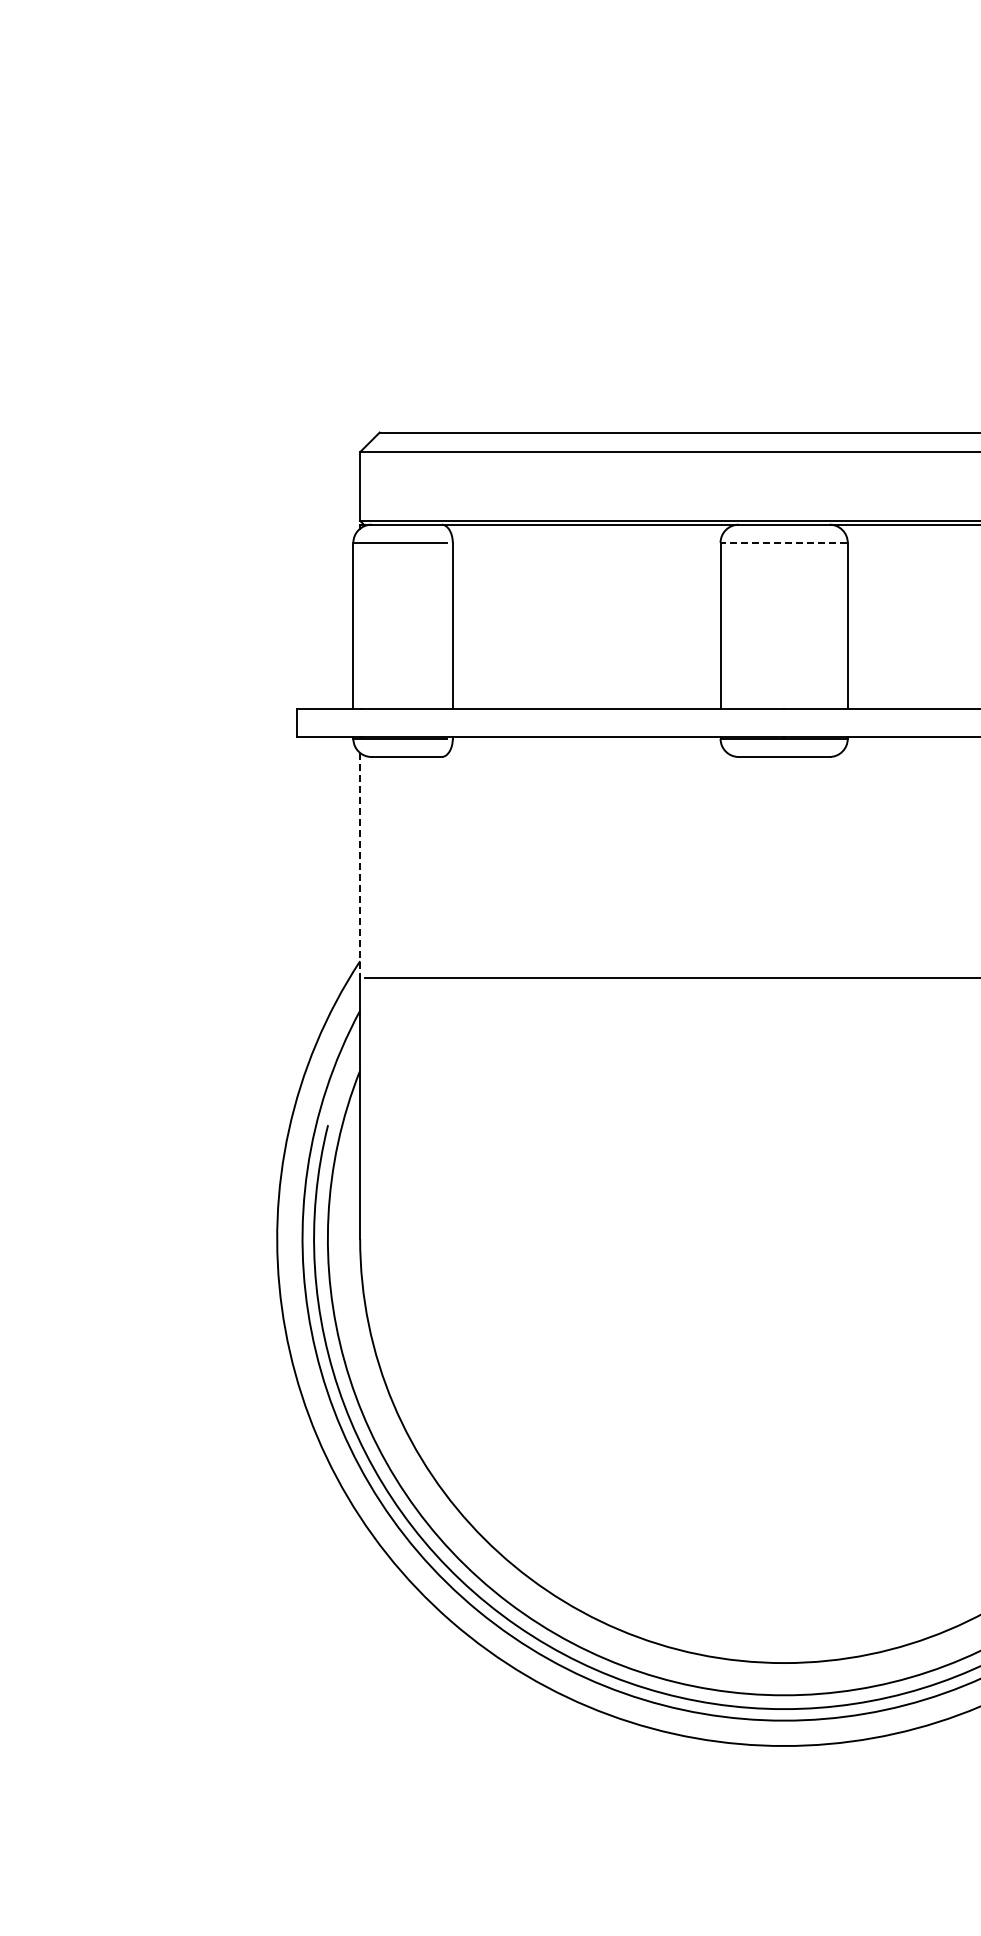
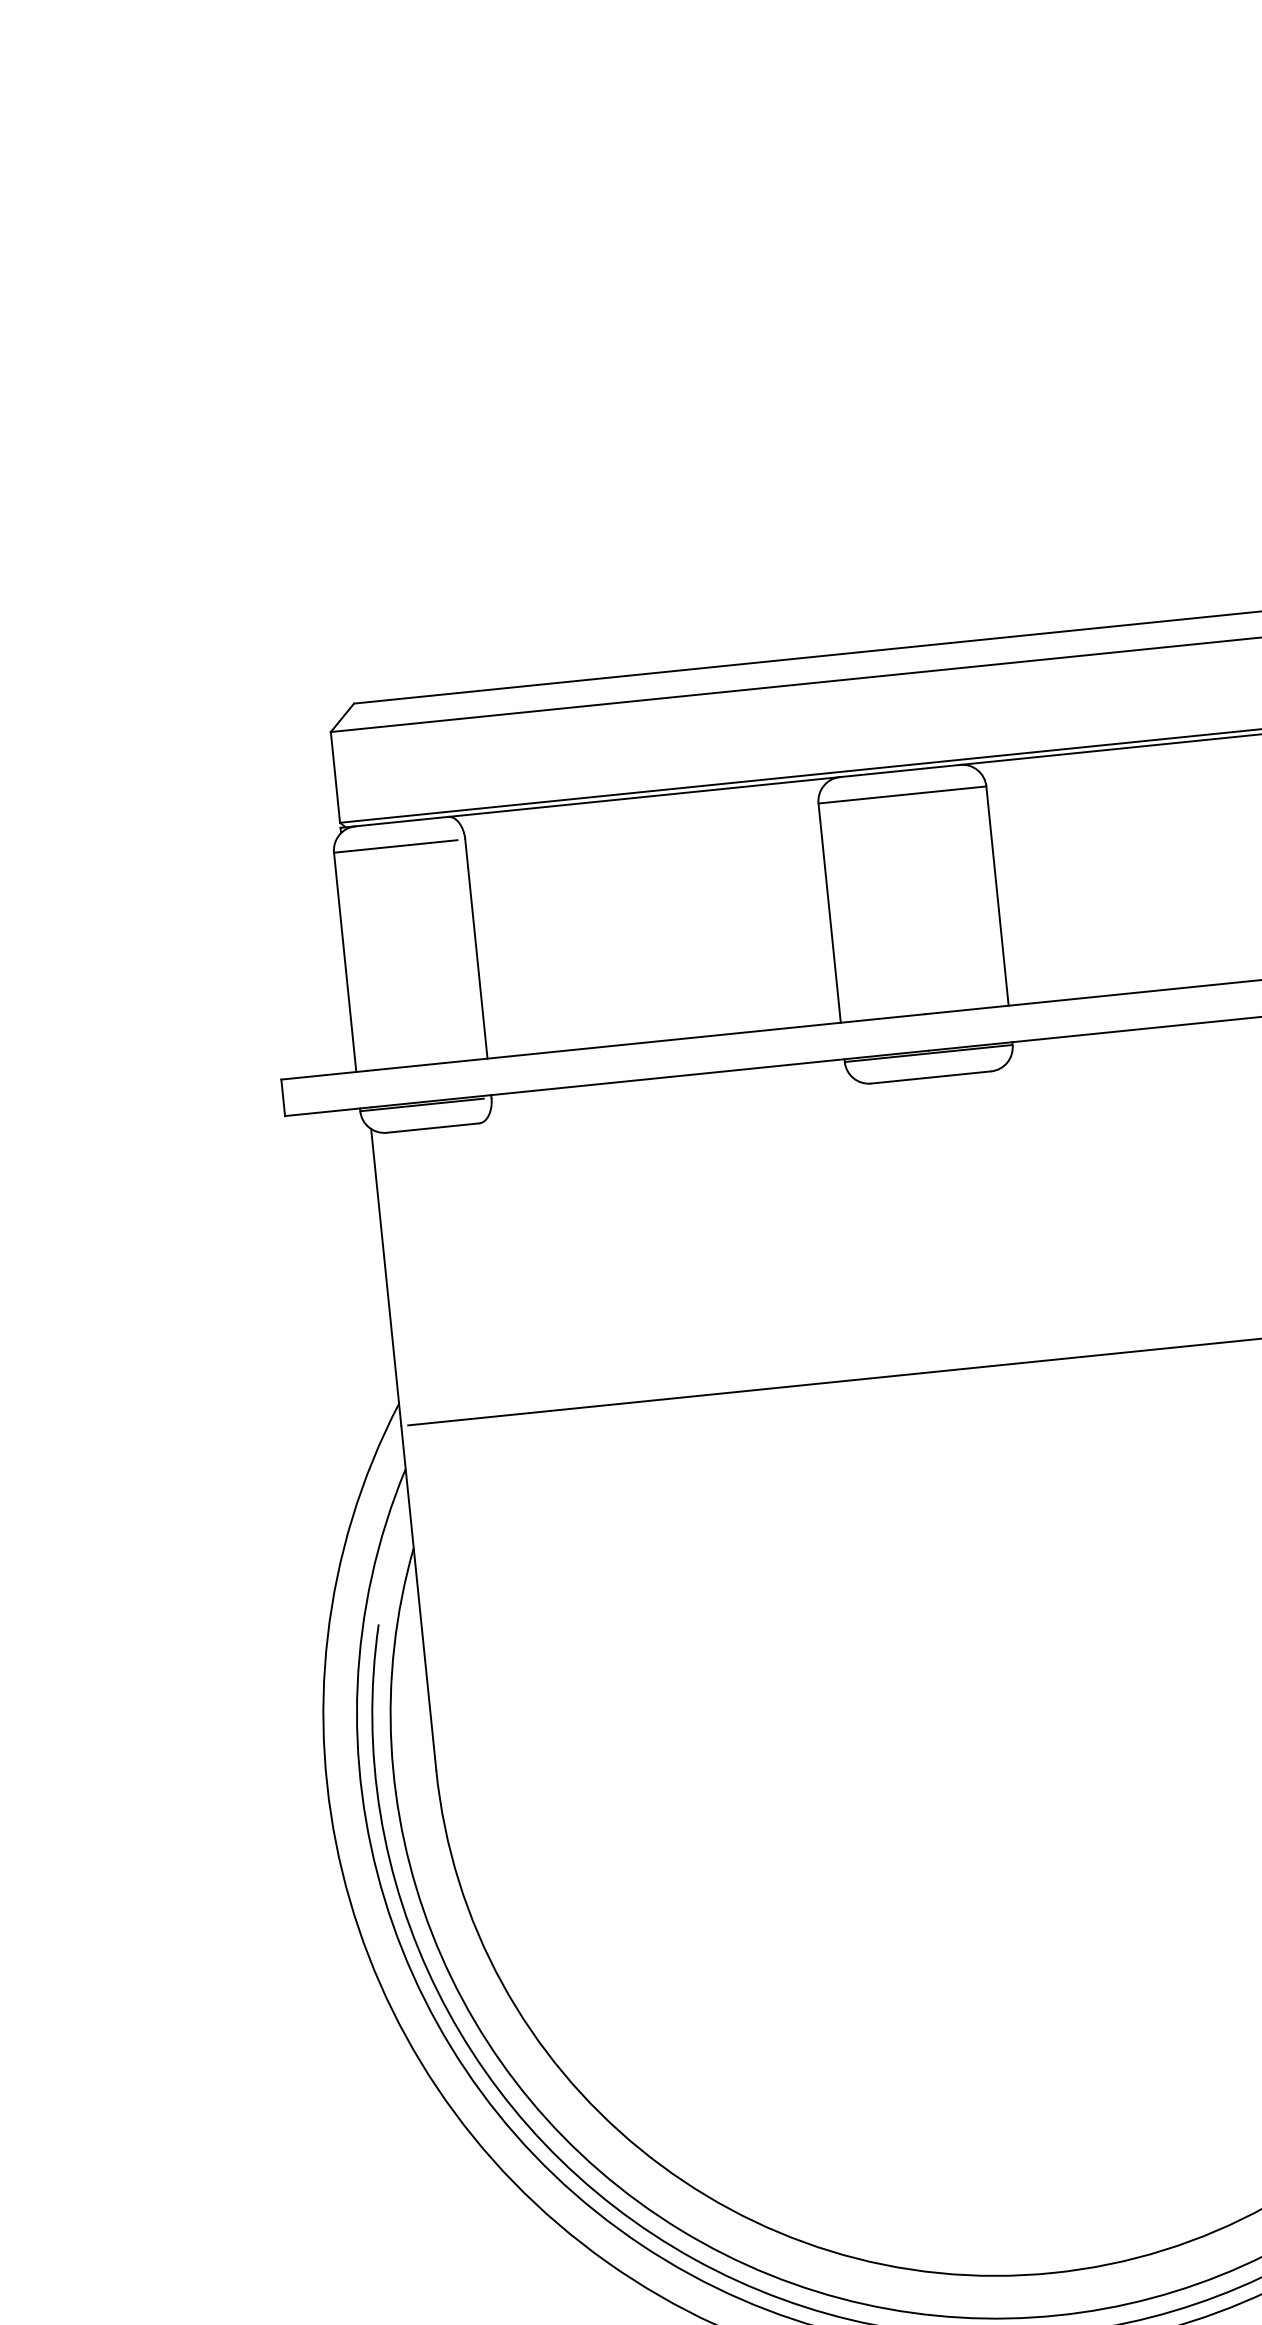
line: (784, 542) -> (902, 794), dashed -> solid
line: (360, 865) -> (386, 1277), dashed -> solid

